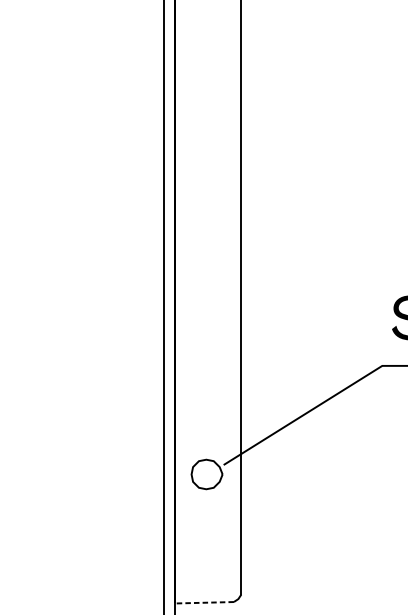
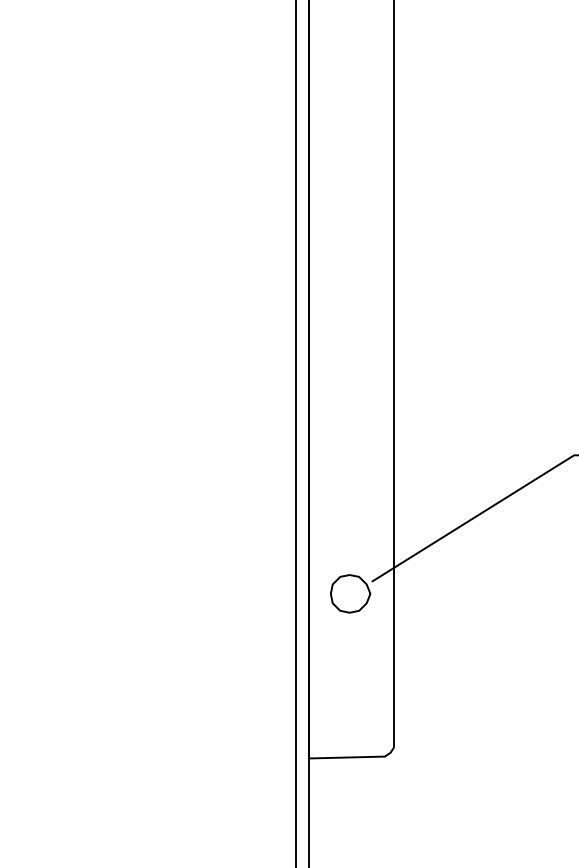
line: (204, 602) -> (347, 757), dashed -> solid

